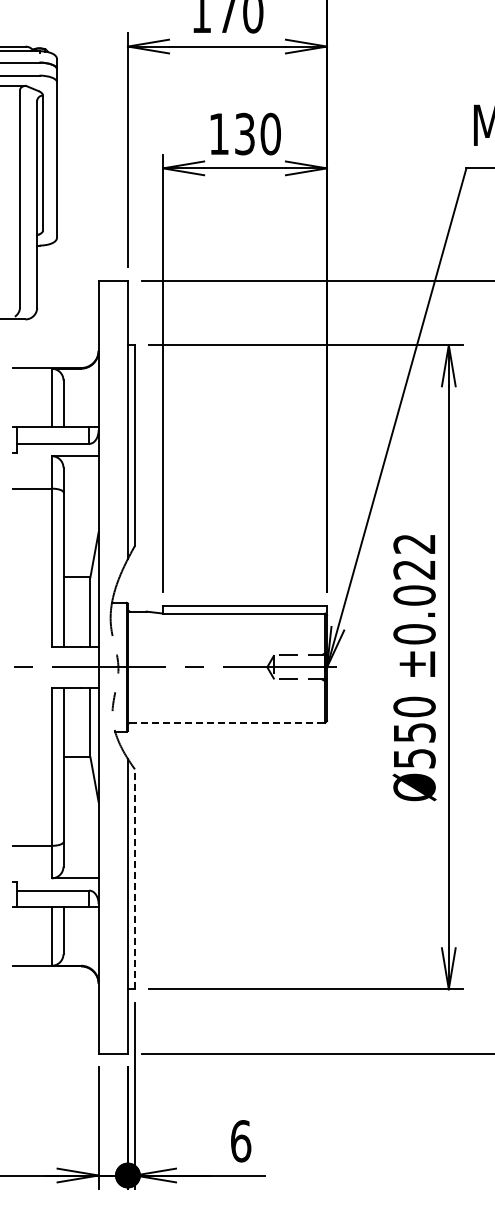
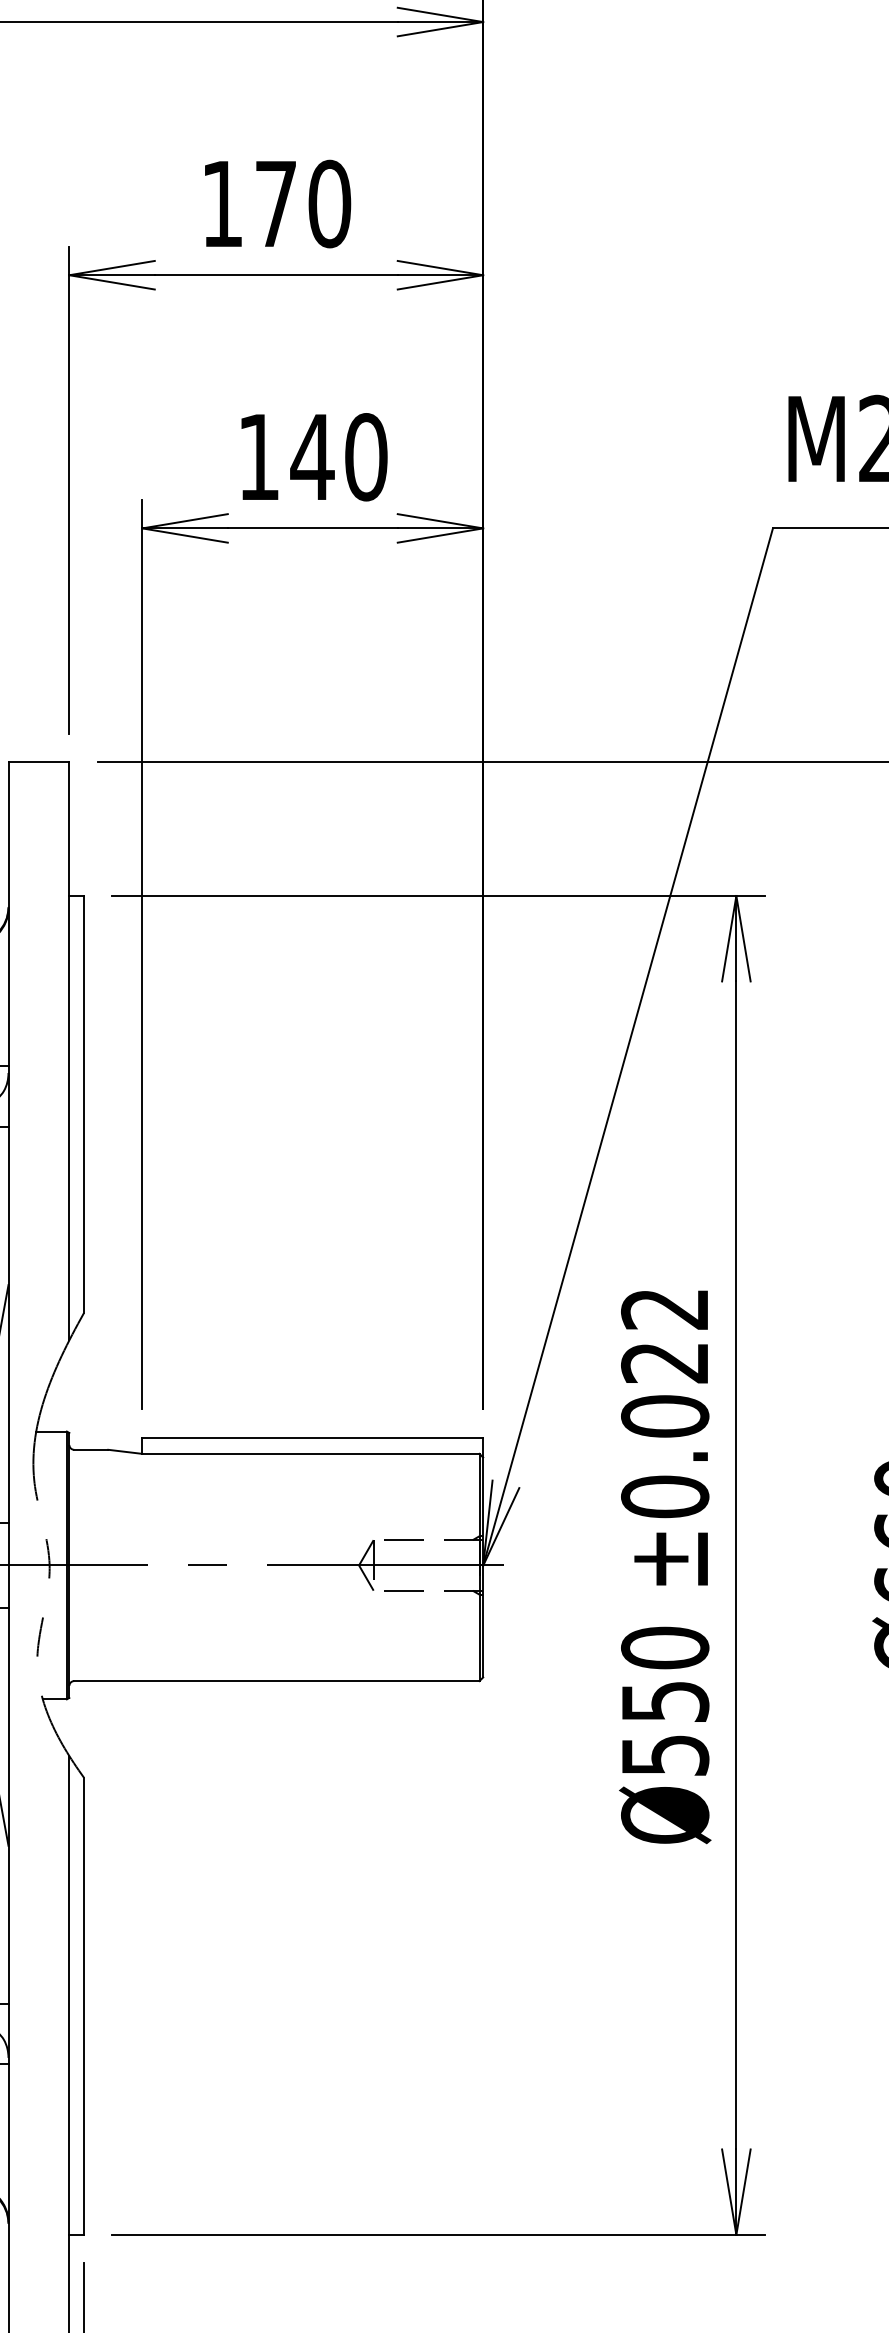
text: (244, 133) -> (311, 455), 130 -> 140
line: (228, 722) -> (278, 1680), dashed -> solid
line: (134, 879) -> (82, 2006), dashed -> solid

